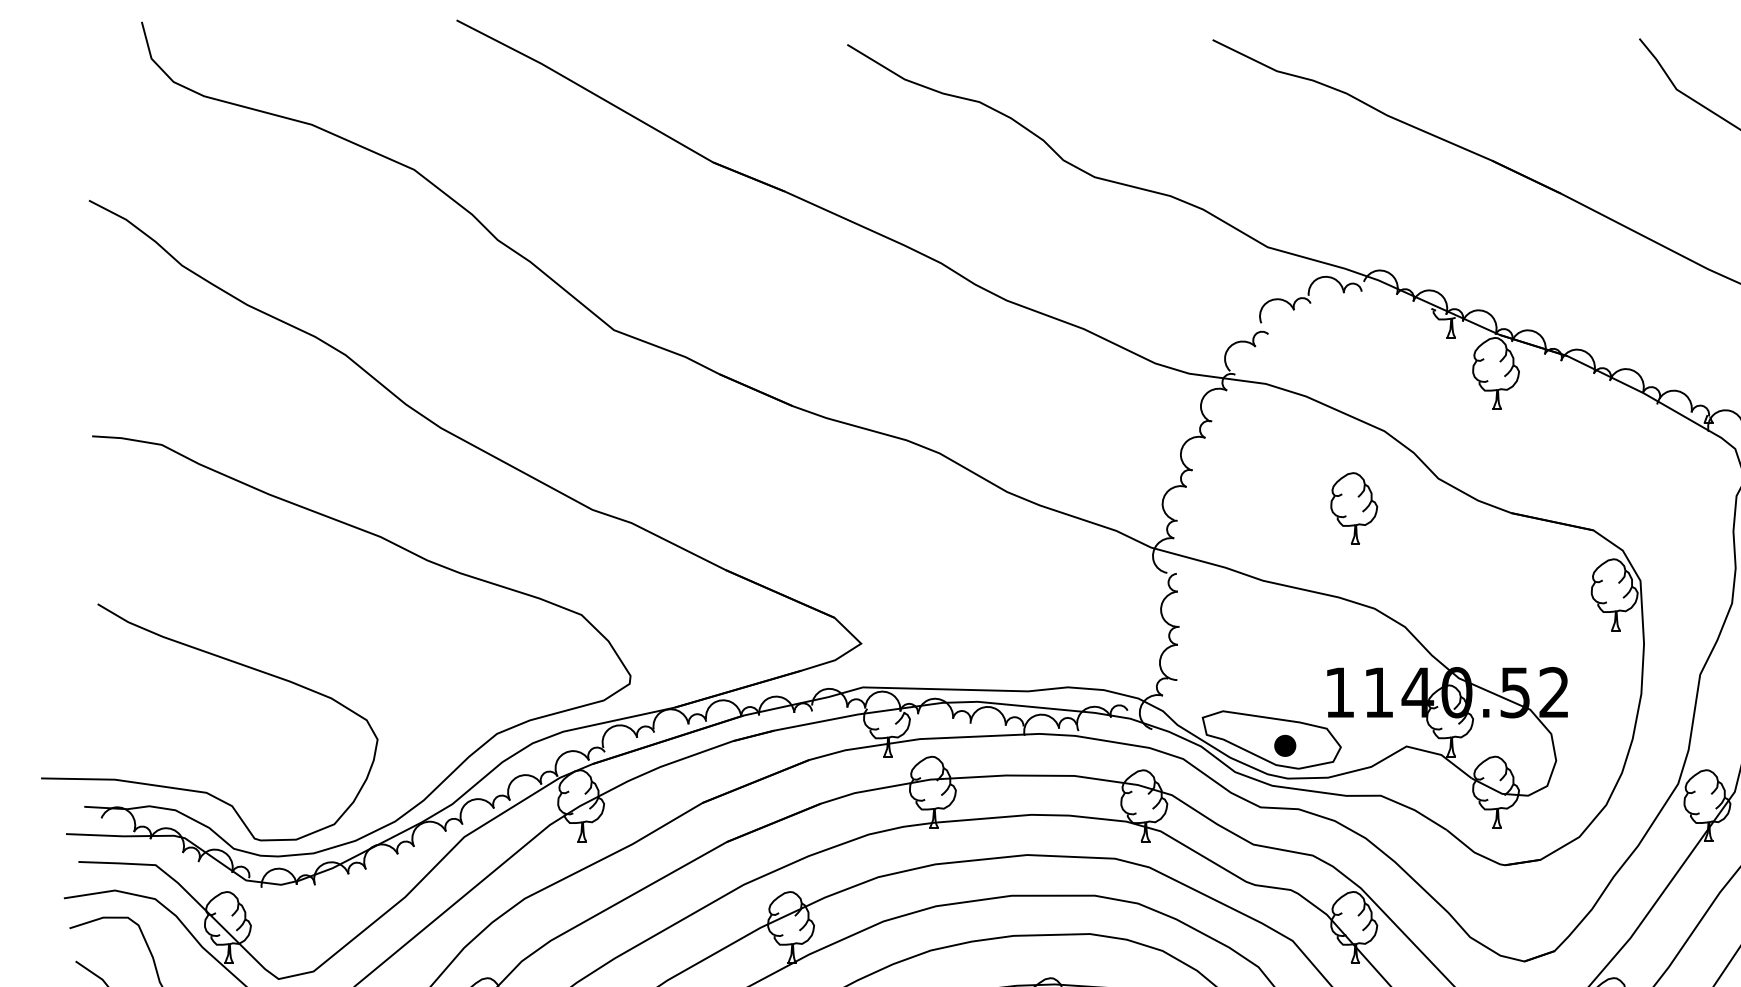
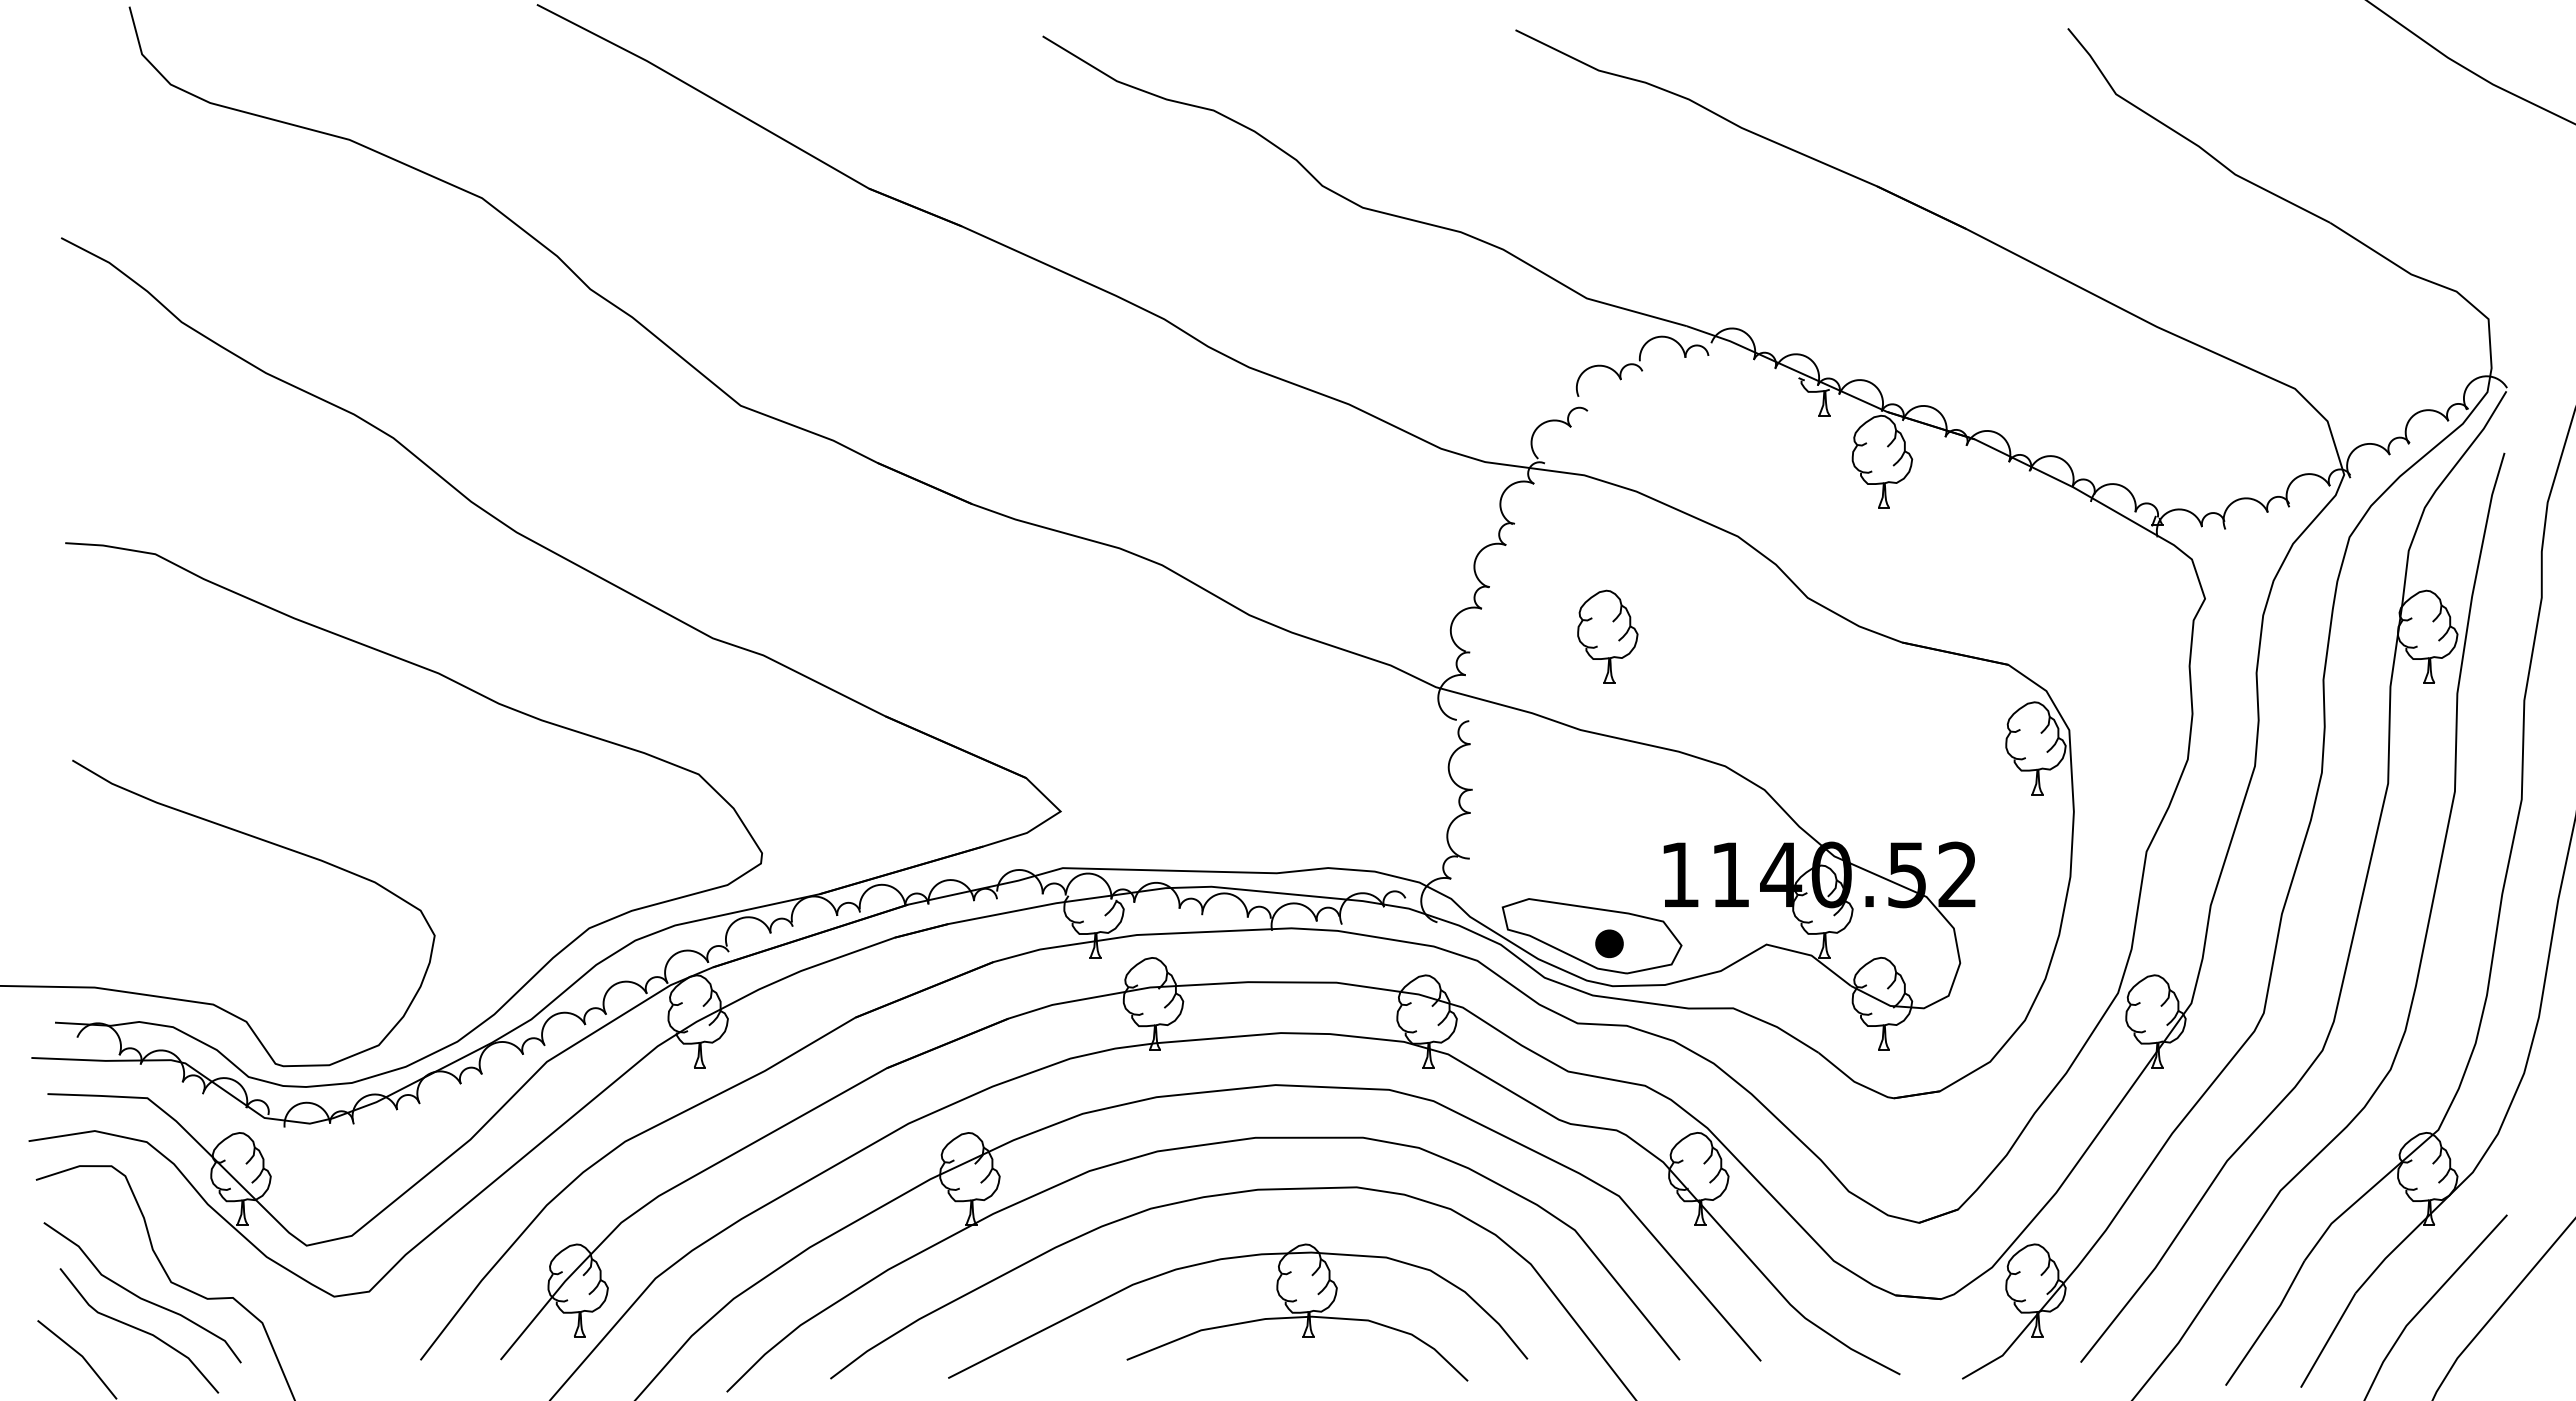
part: (1354, 508) -> (1607, 636), moved

